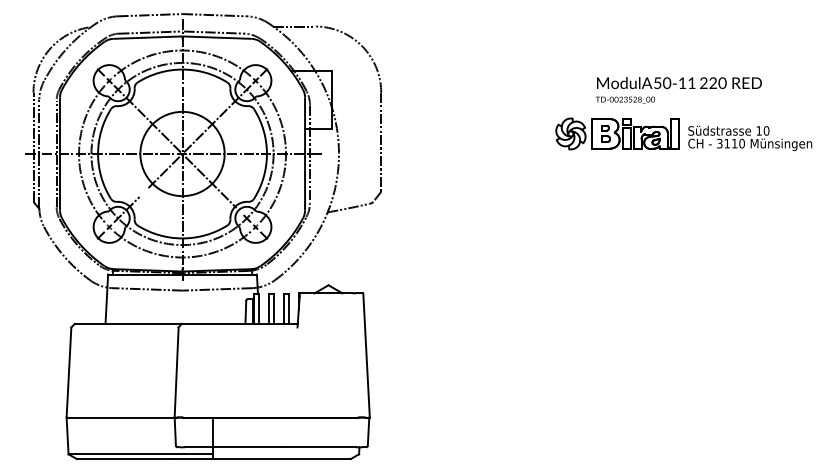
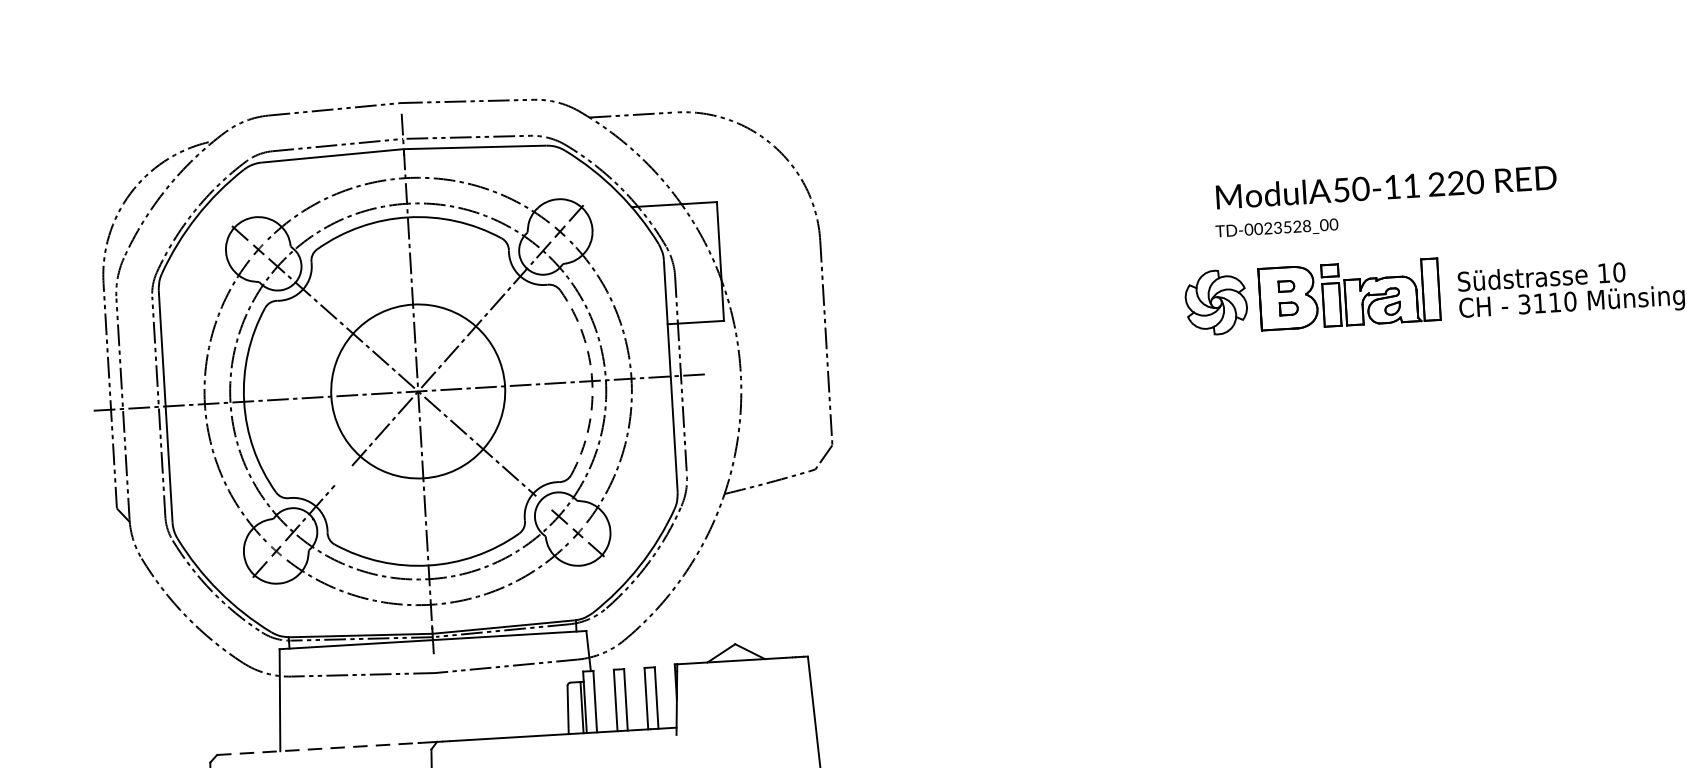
text: (678, 90) -> (1385, 202), moved
arc: (266, 154) -> (591, 382), solid -> dashed
line: (123, 323) -> (317, 748), solid -> dashed

